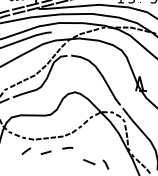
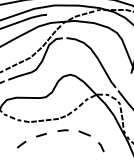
line: (26, 150) -> (21, 143), moved
line: (89, 162) -> (84, 133), moved

